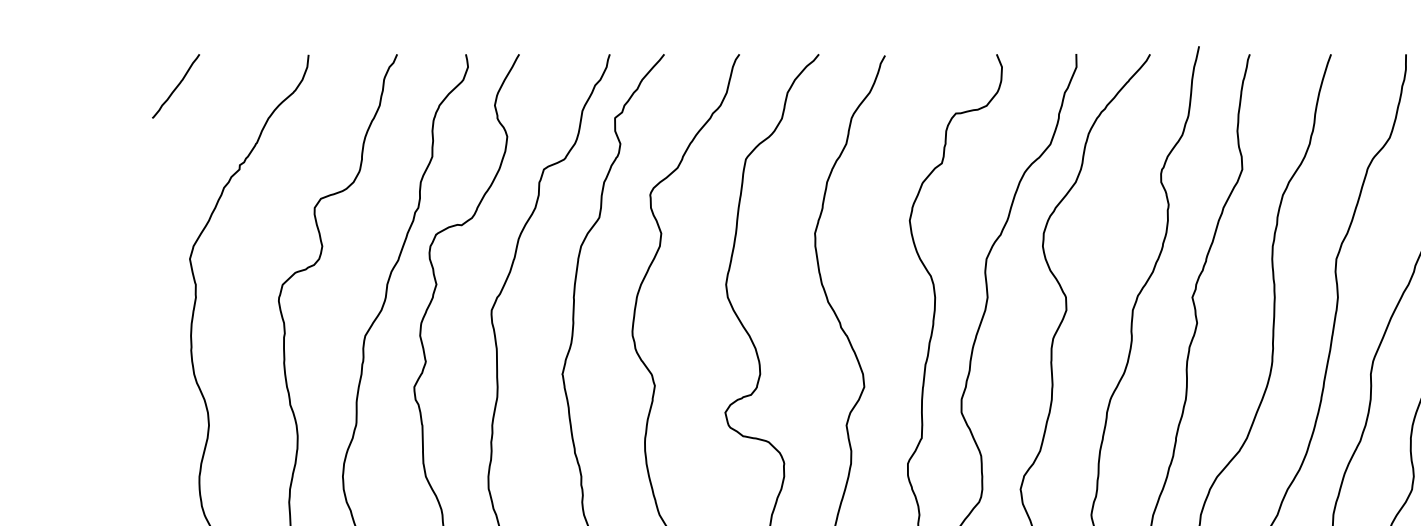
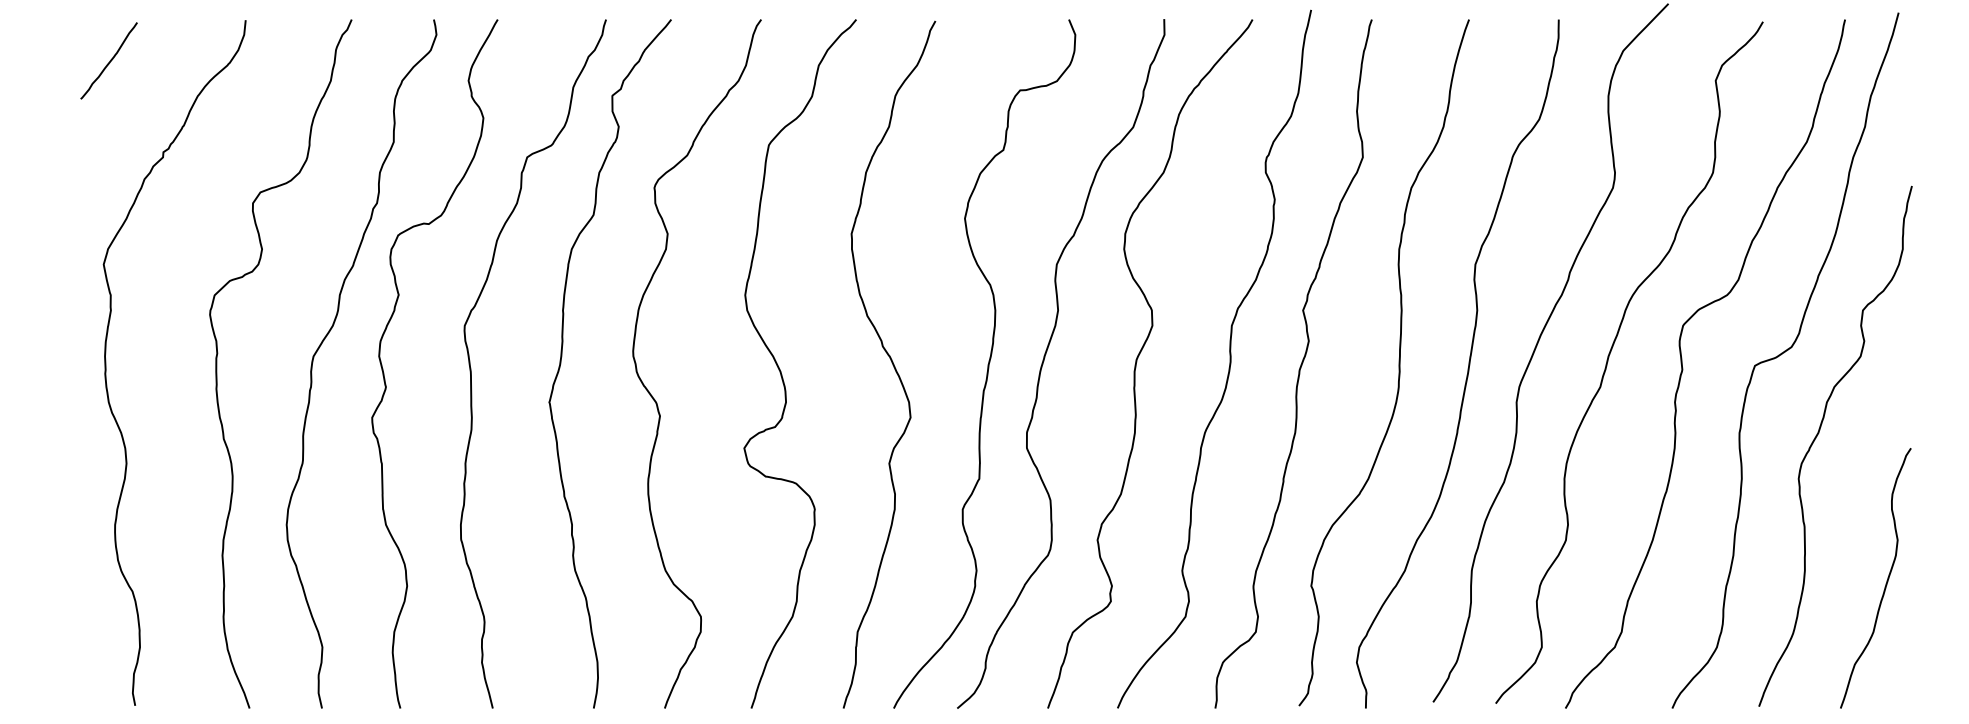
curve: (176, 86) -> (109, 61), moved

